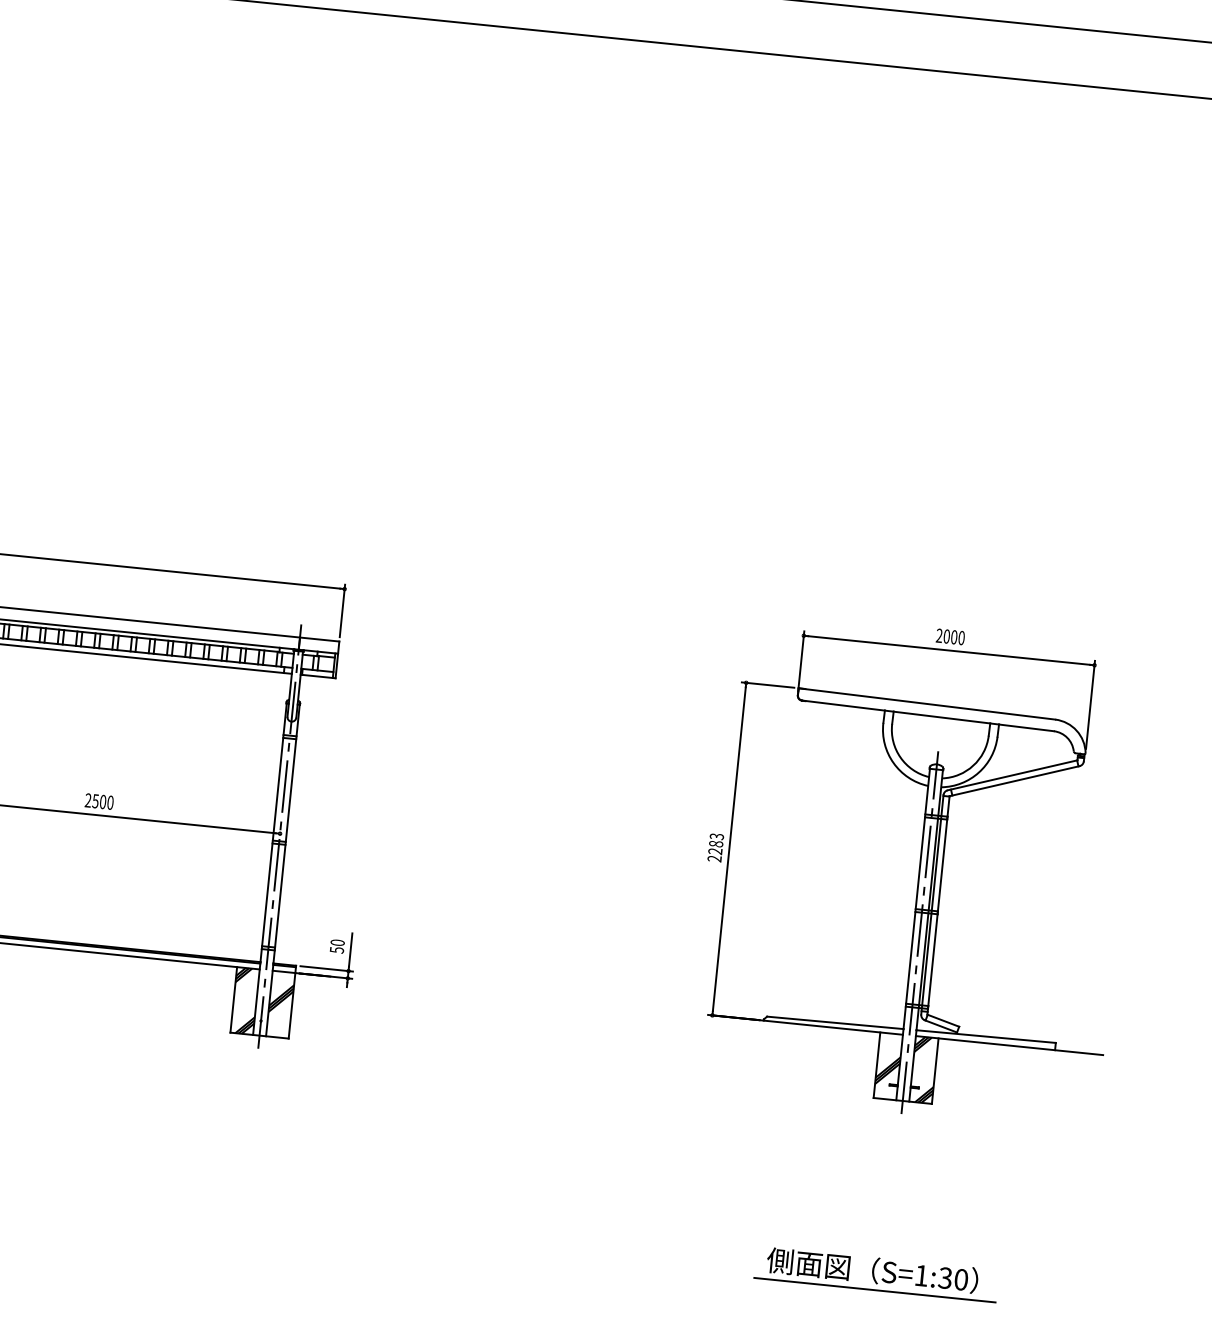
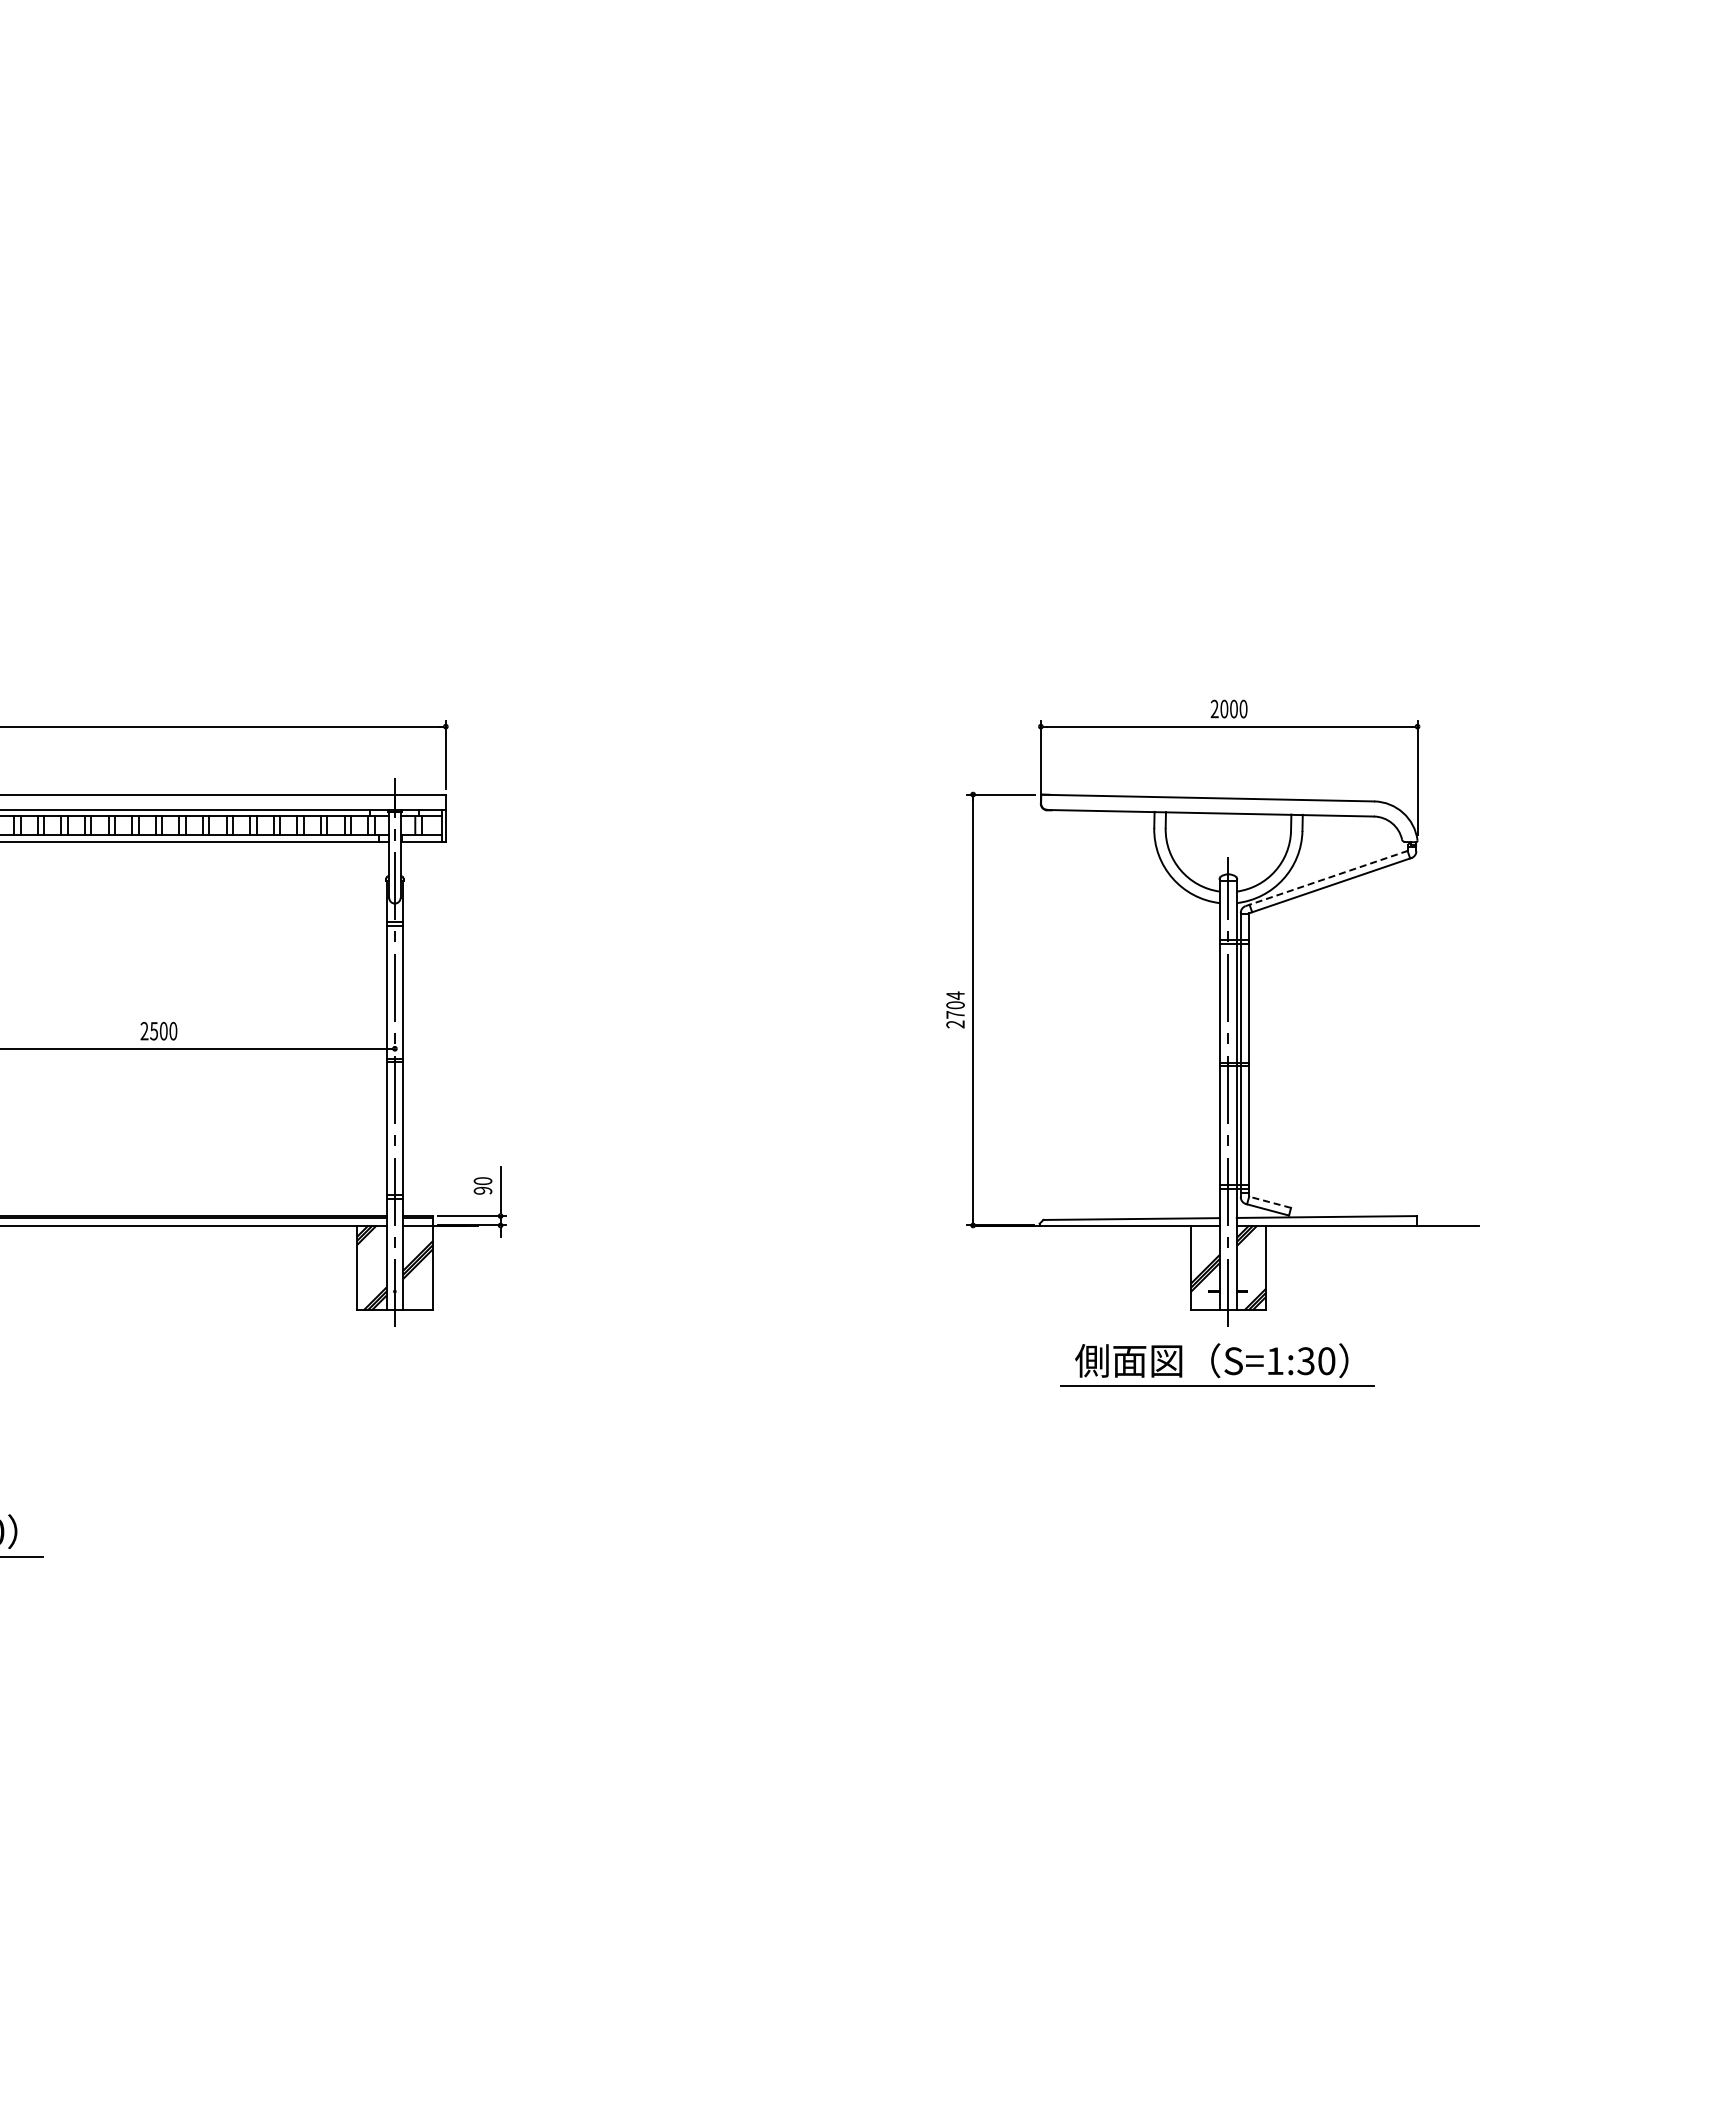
line: (1012, 775) -> (1326, 878), solid -> dashed
text: (716, 843) -> (955, 1004), 2283 -> 2704
text: (336, 949) -> (482, 1190), 50 -> 90
line: (942, 1020) -> (1269, 1202), solid -> dashed
part: (876, 1273) -> (1217, 1364), moved

